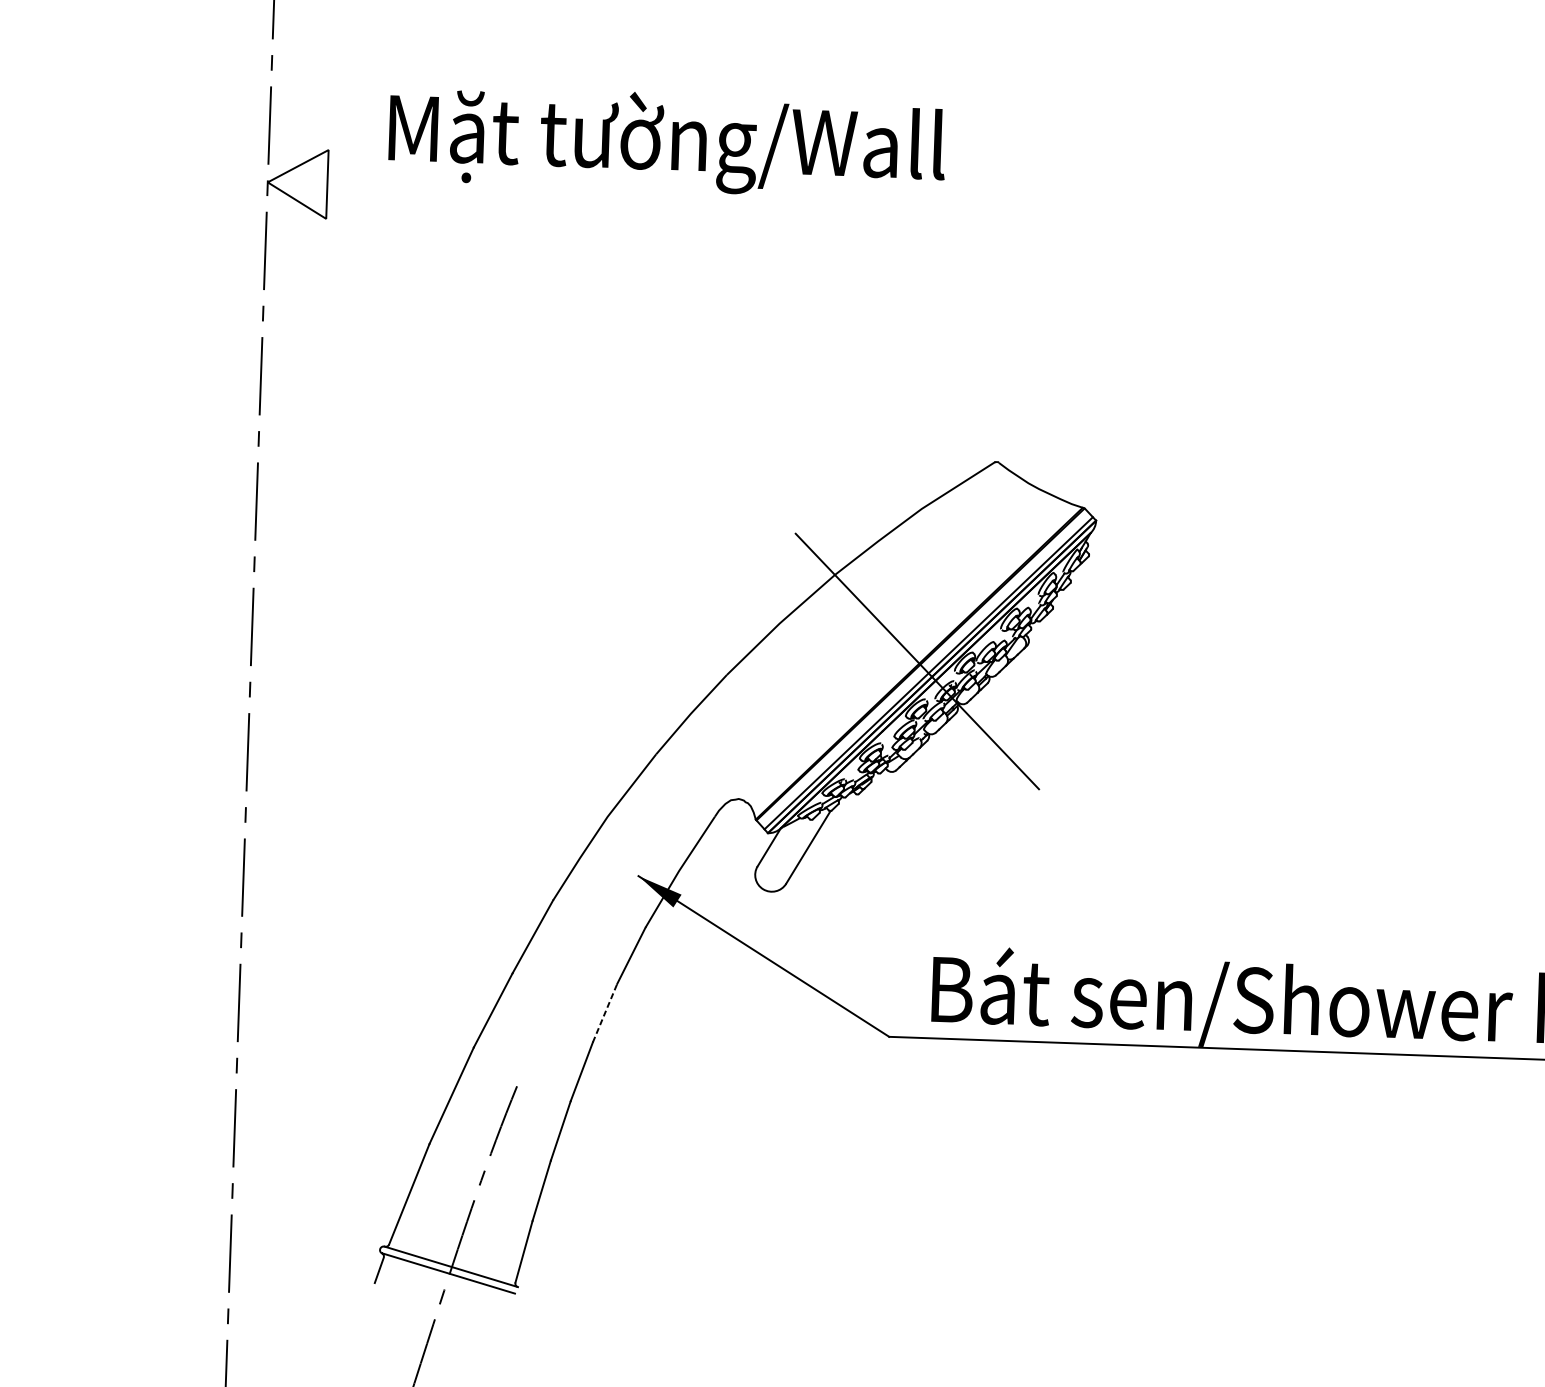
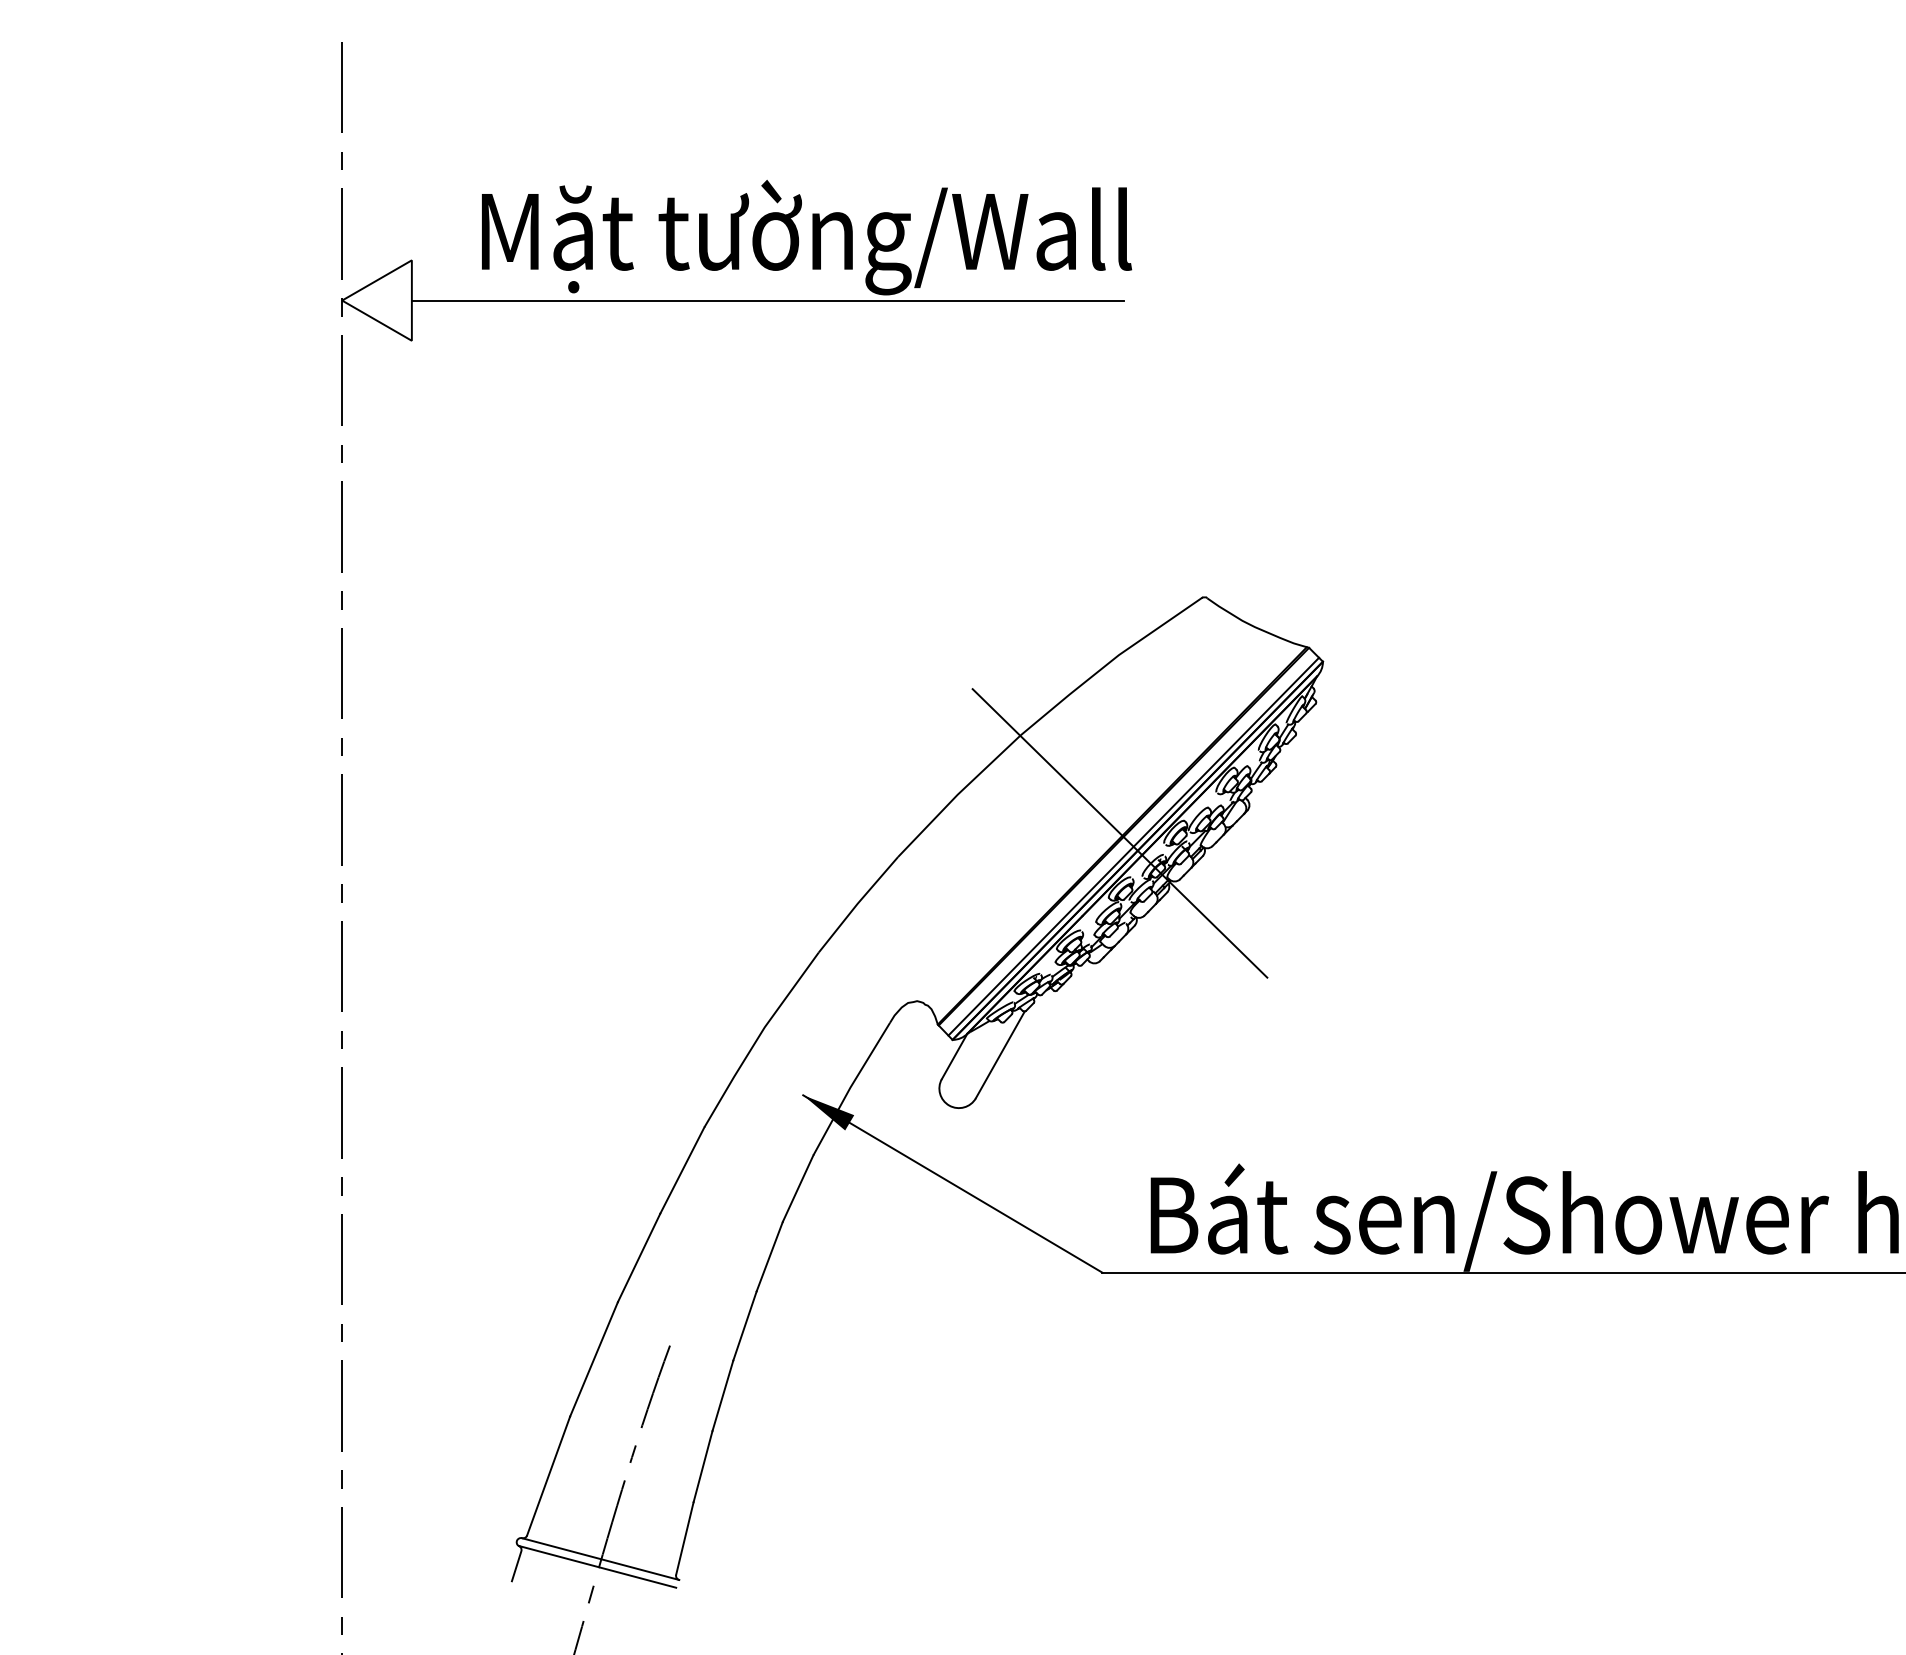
line: (631, 195) -> (767, 300), added
line: (604, 1013) -> (769, 1256), dashed -> solid

